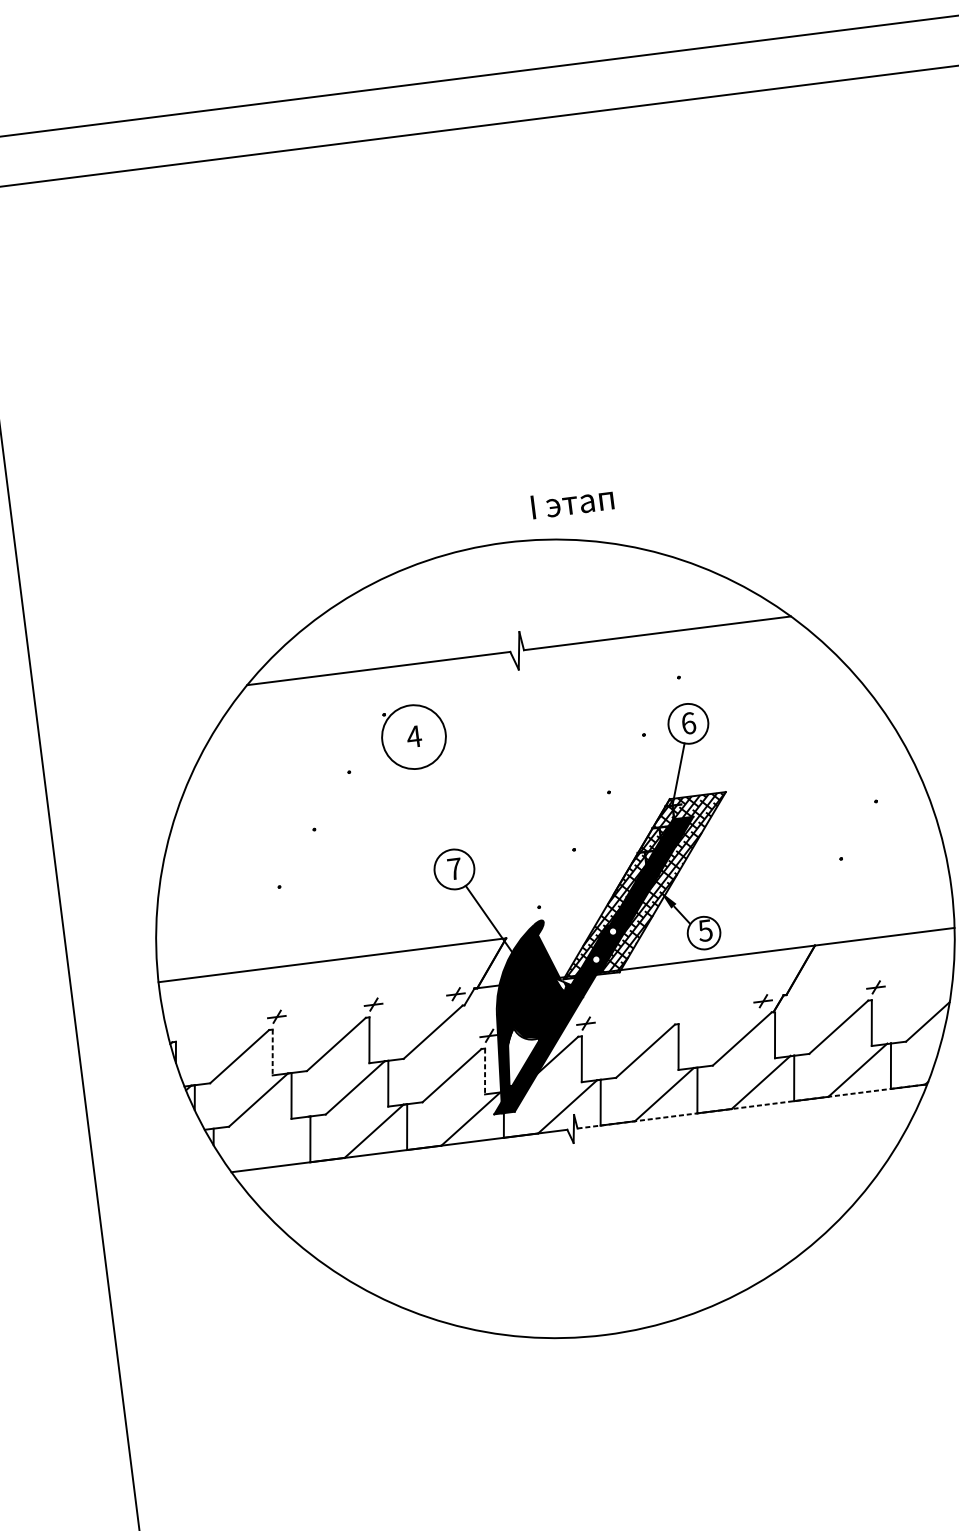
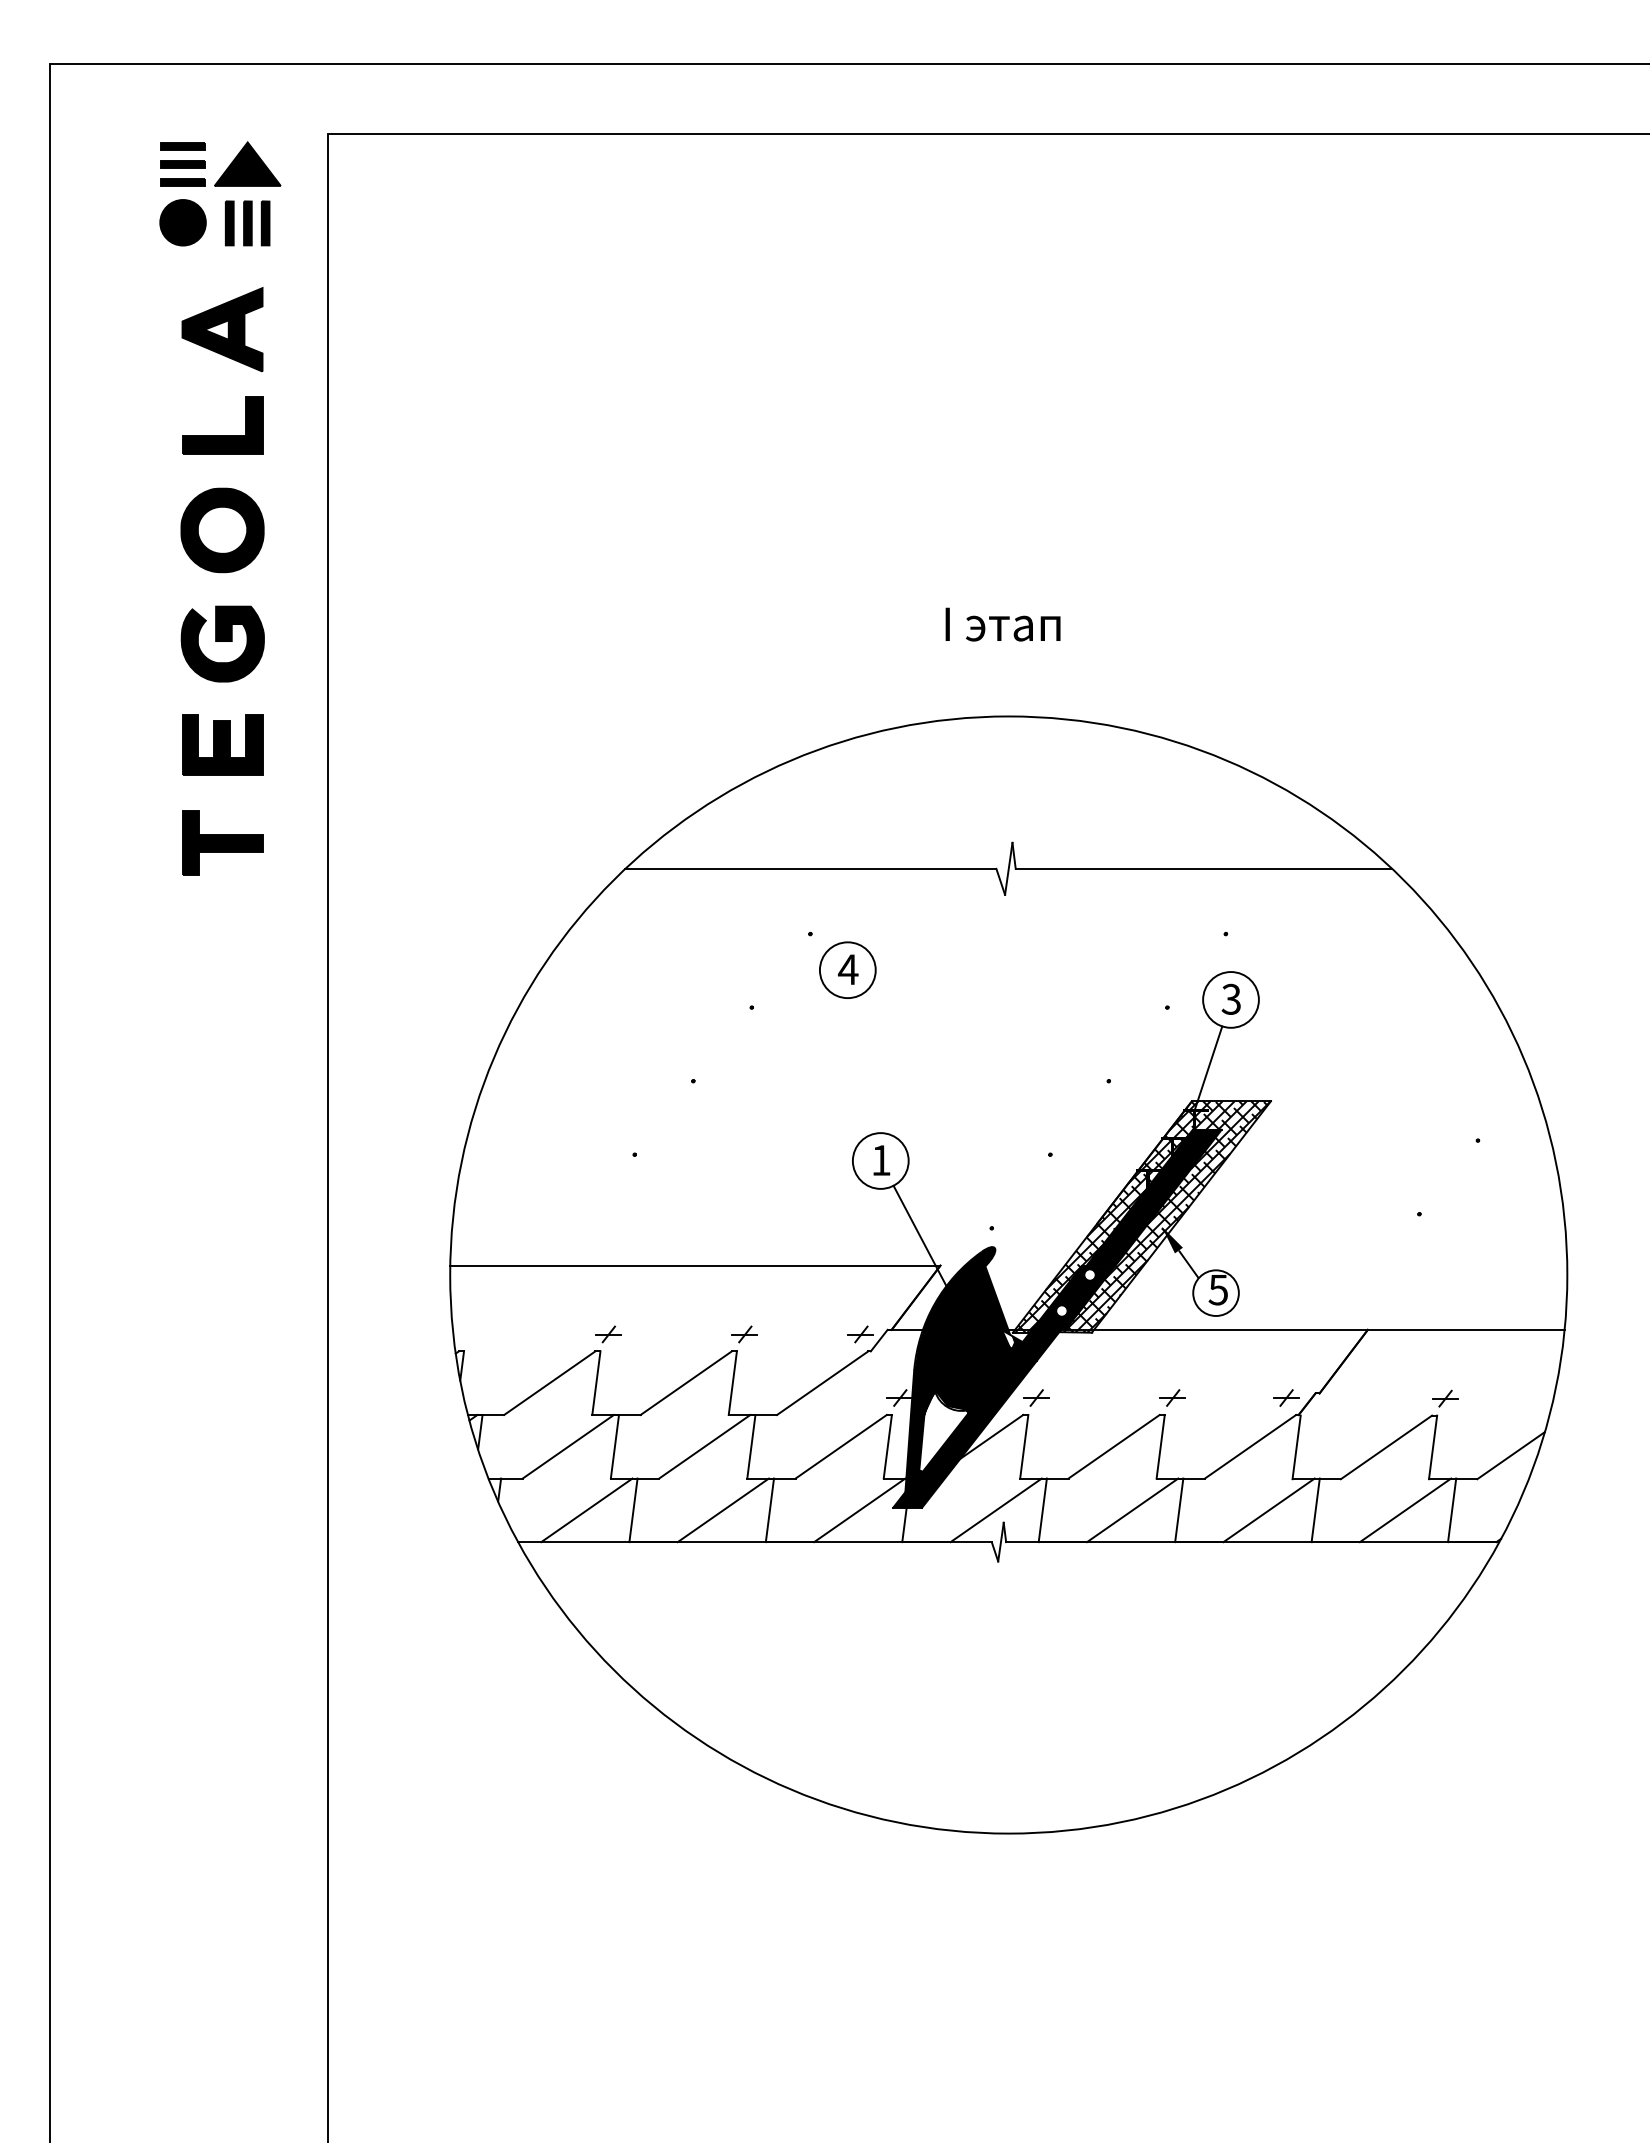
text: (572, 502) -> (1002, 624), moved
text: (688, 722) -> (1231, 998), 6 -> 3
circle: (413, 737) -> (847, 970), size x0.62
text: (454, 869) -> (881, 1160), 7 -> 1
part: (682, 1011) -> (1172, 1397), added
line: (272, 1052) -> (596, 1383), dashed -> solid
line: (484, 1072) -> (887, 1447), dashed -> solid
line: (752, 1106) -> (1252, 1542), dashed -> solid
line: (277, 1143) -> (586, 1510), added

